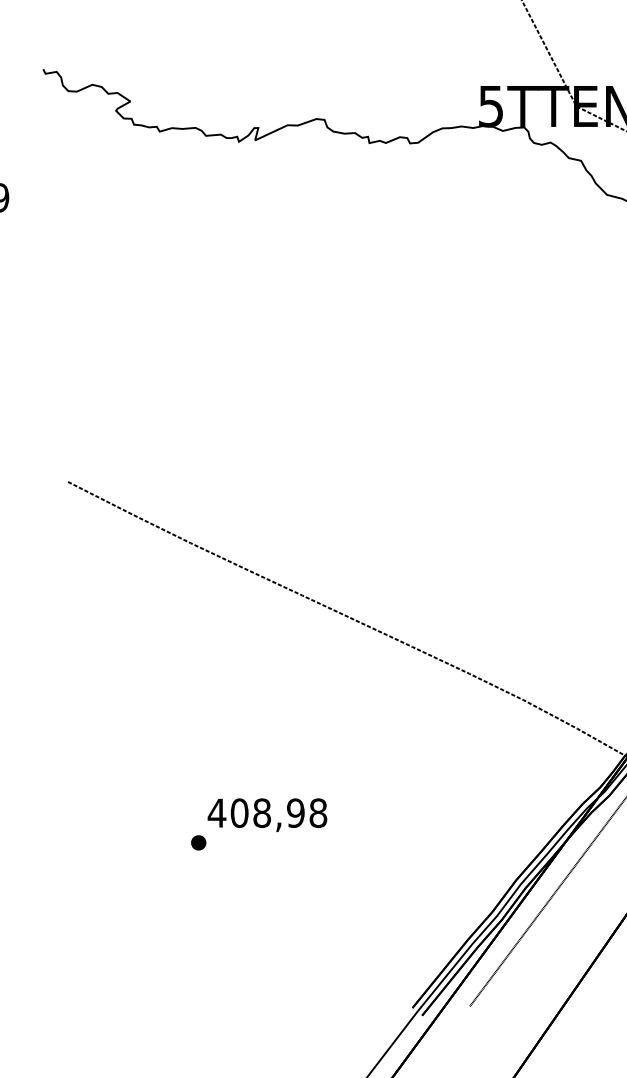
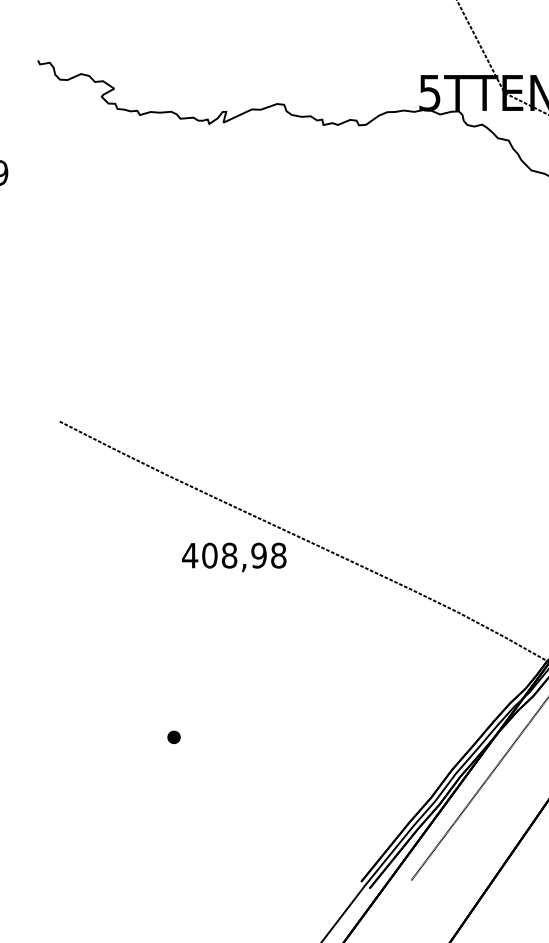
text: (267, 814) -> (234, 556), moved

